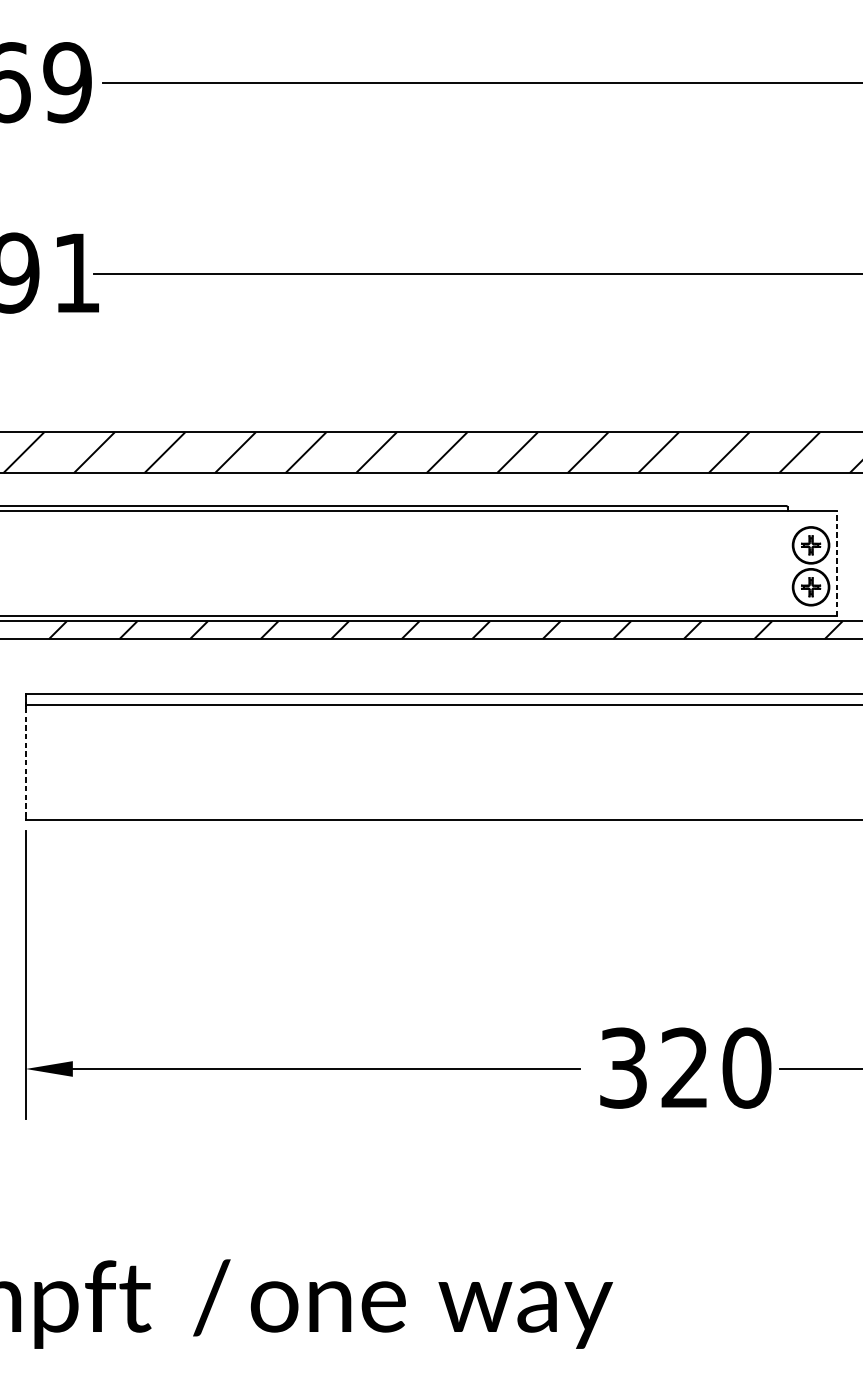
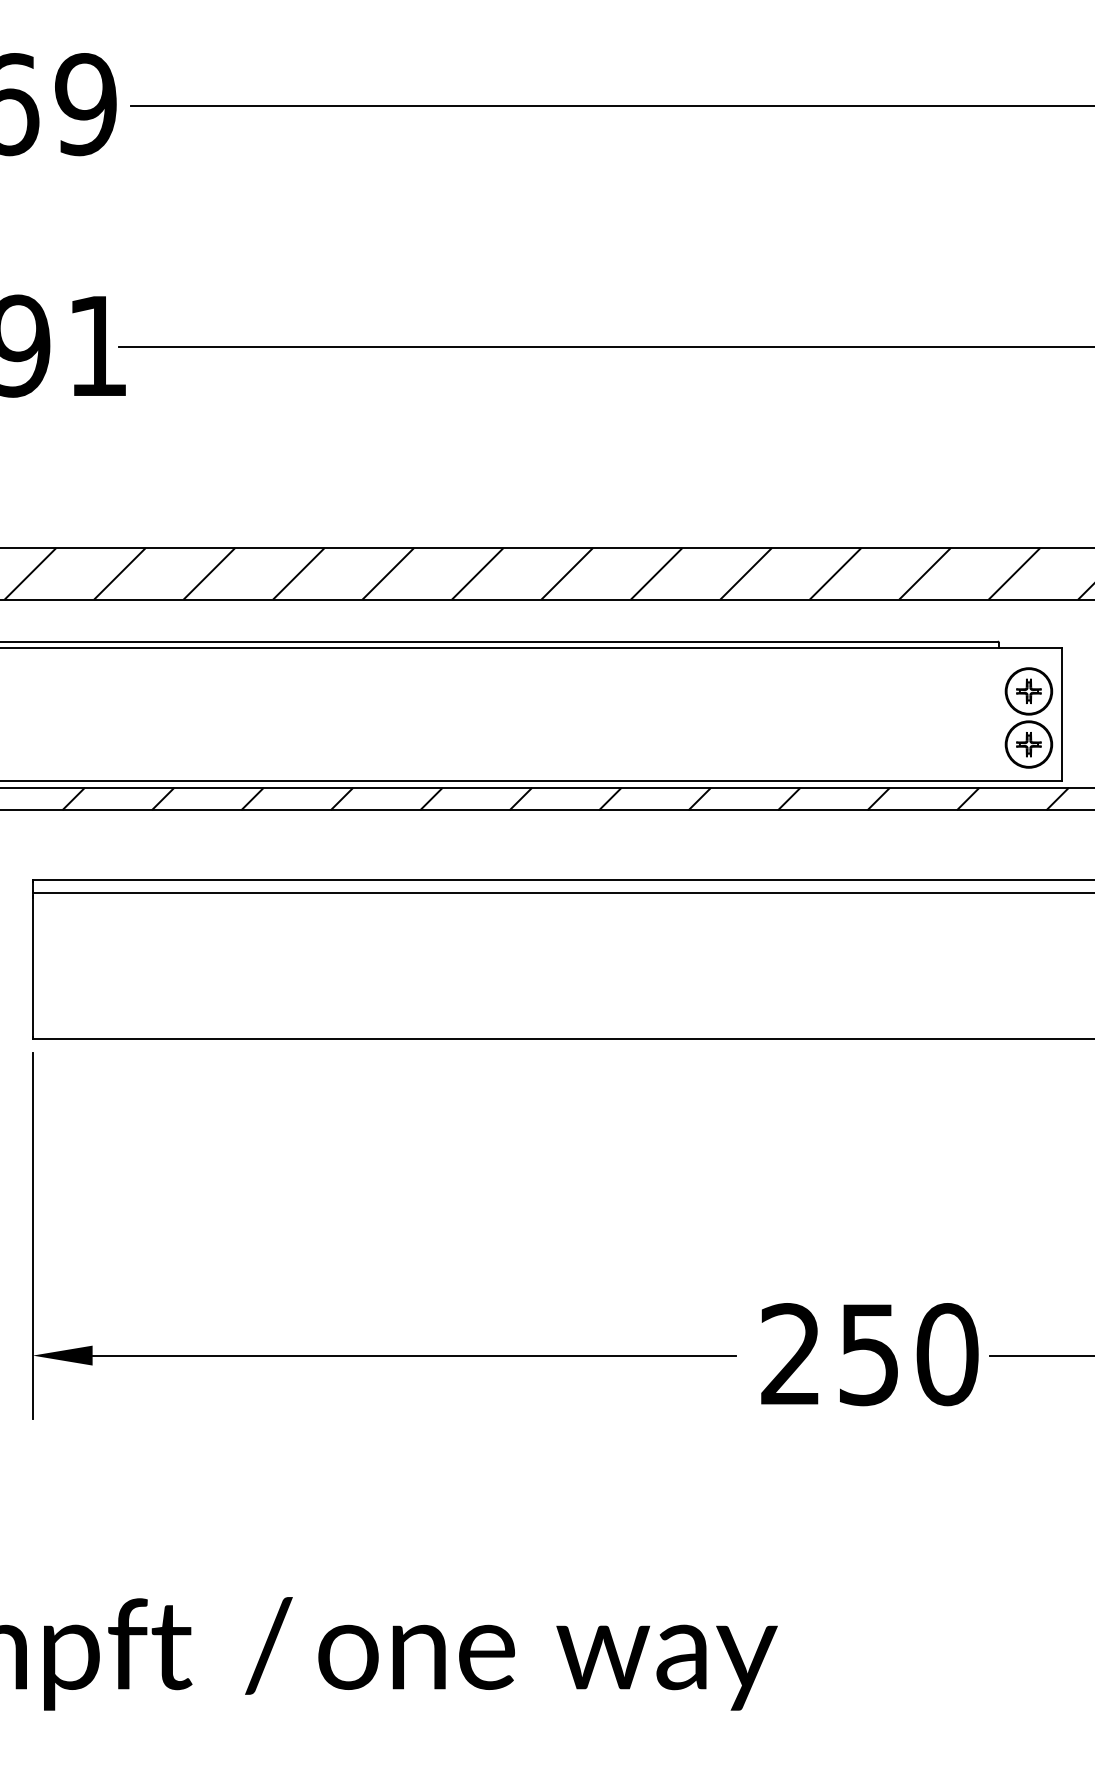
line: (837, 563) -> (1062, 714), dashed -> solid
line: (25, 763) -> (32, 967), dashed -> solid
text: (653, 1068) -> (829, 1354), 320 -> 250

